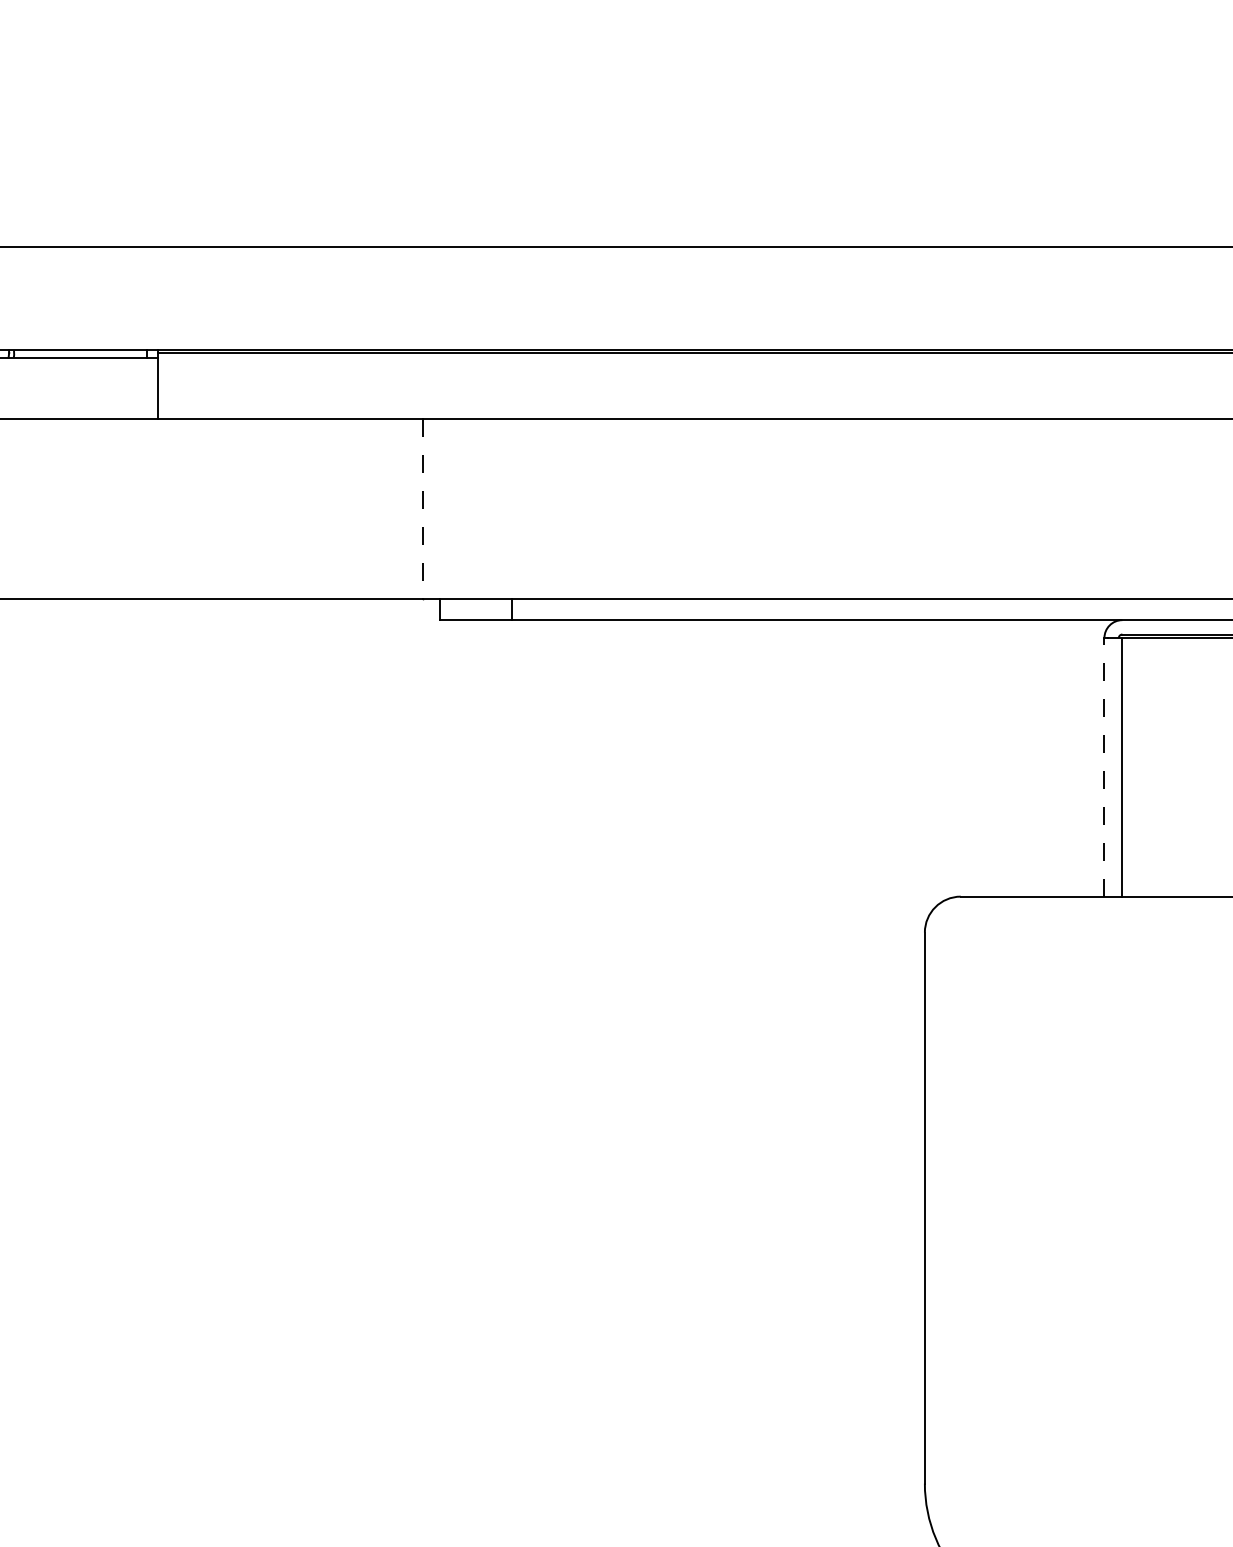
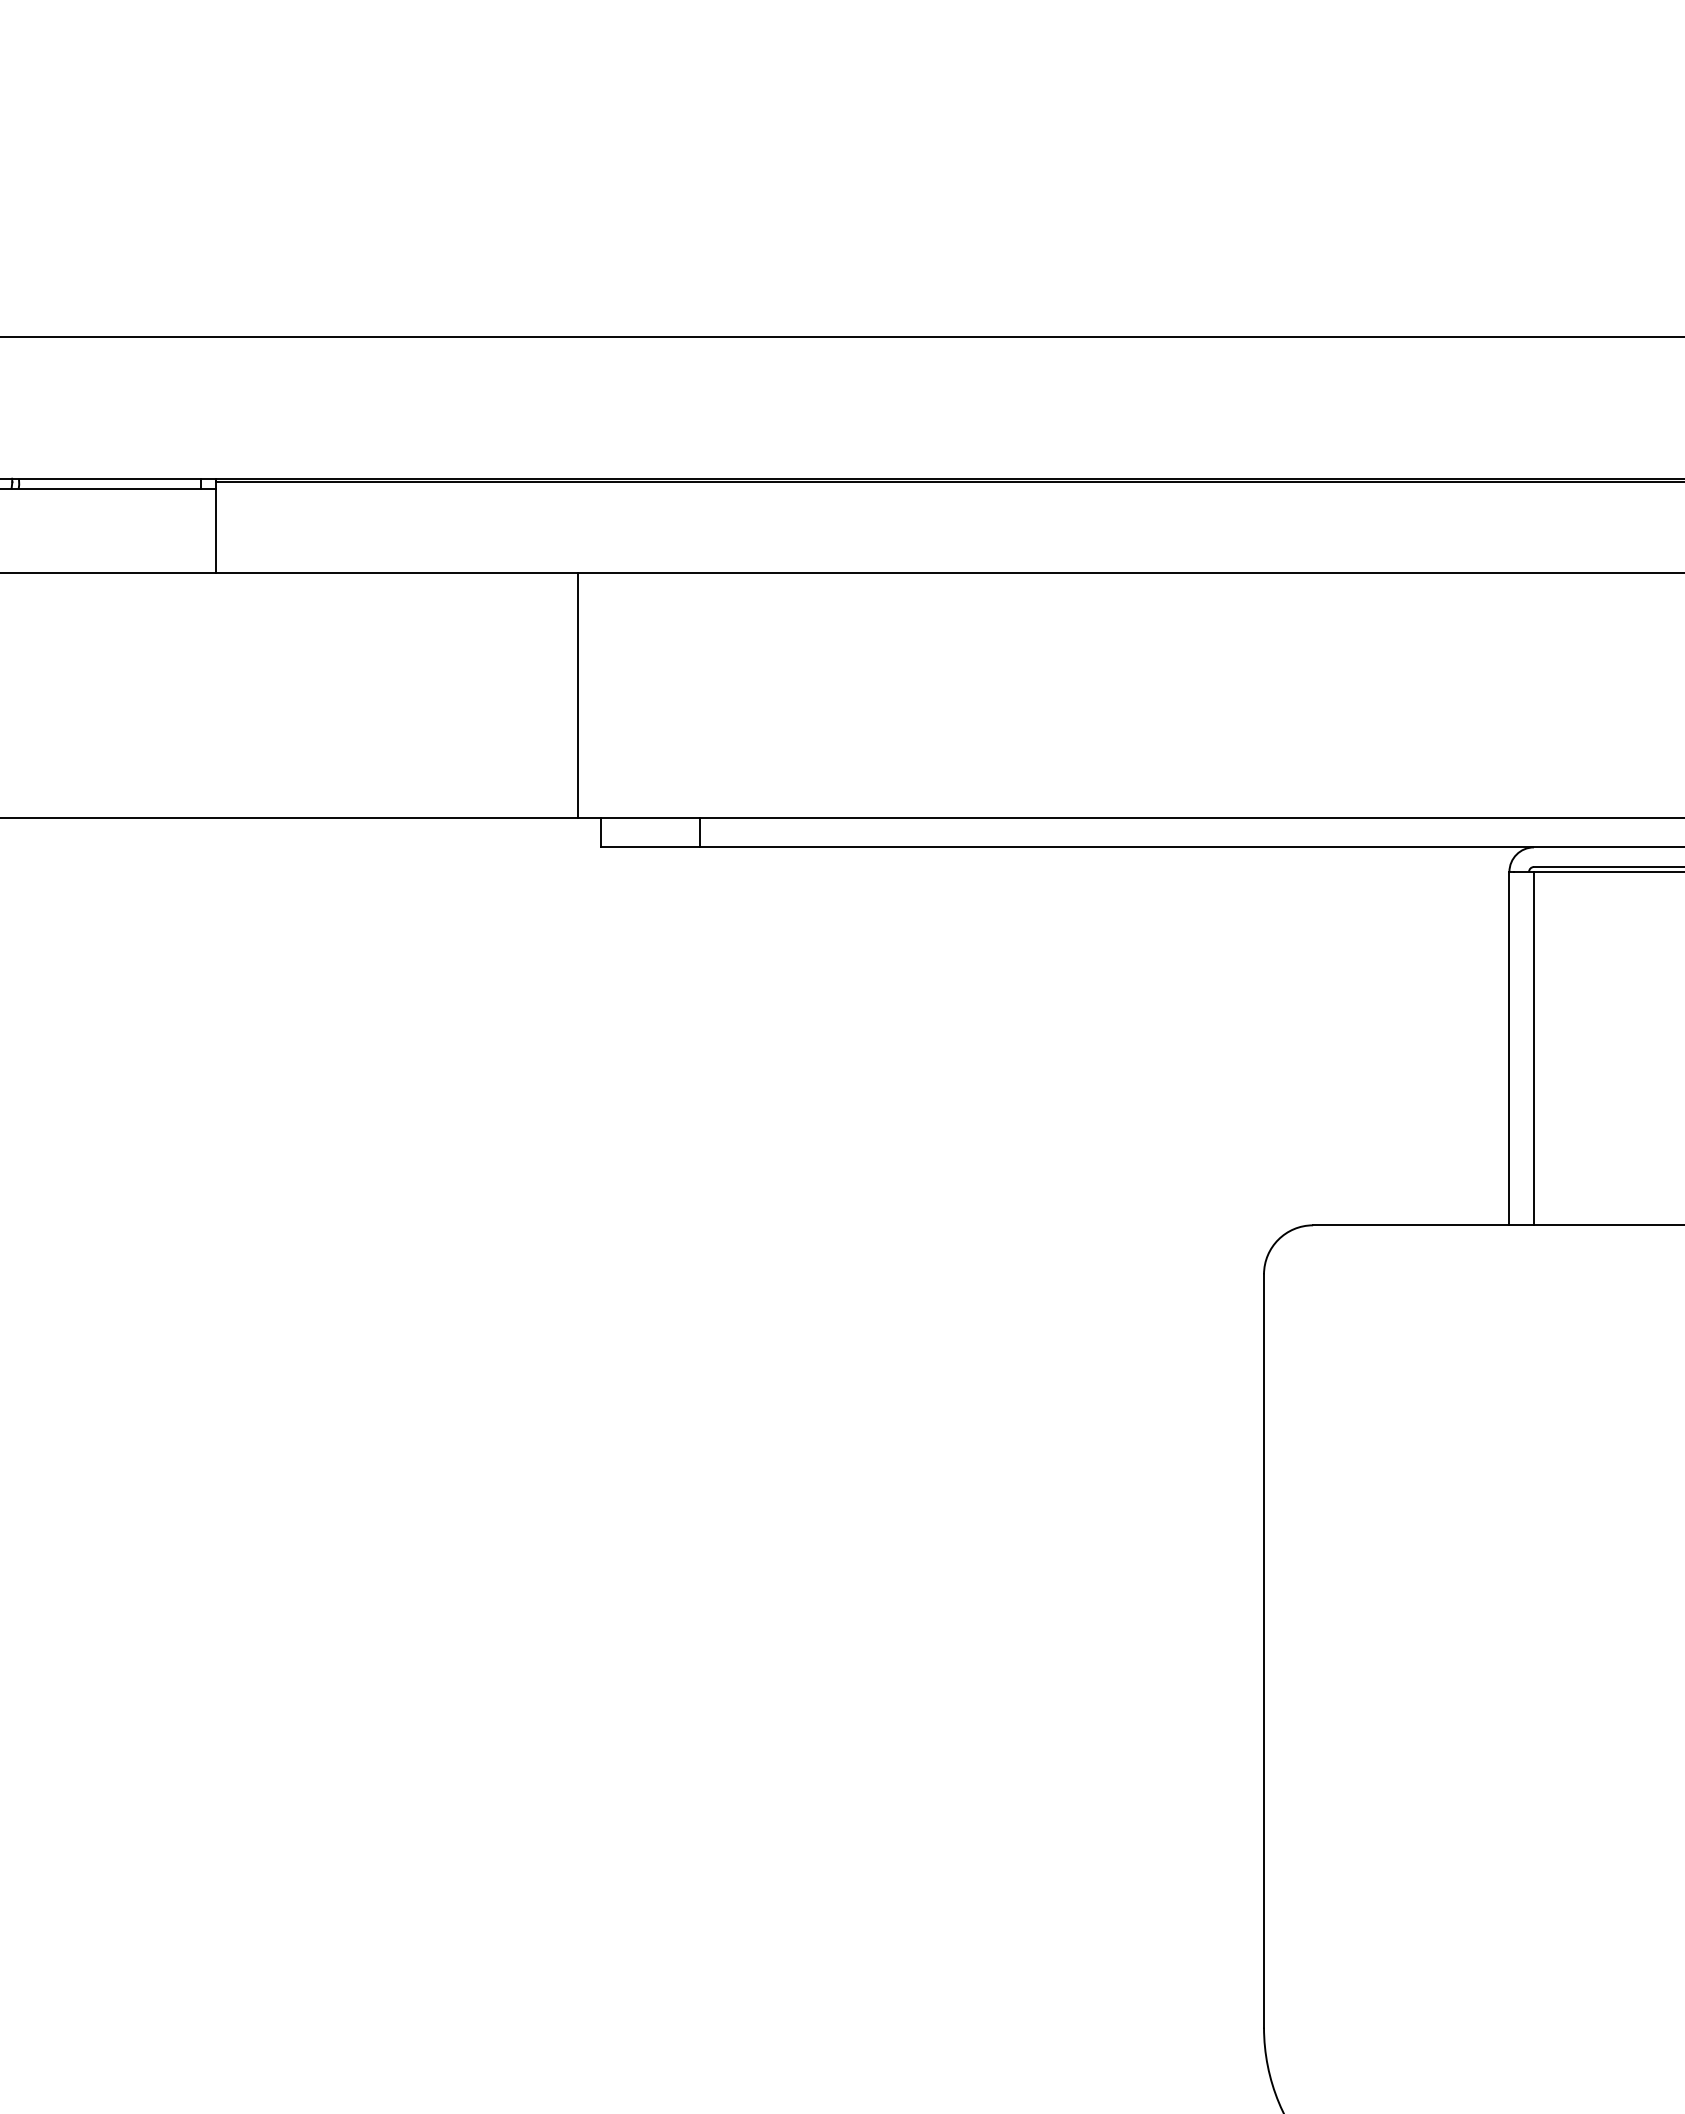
line: (422, 509) -> (577, 695), dashed -> solid
line: (1104, 767) -> (1509, 1048), dashed -> solid

